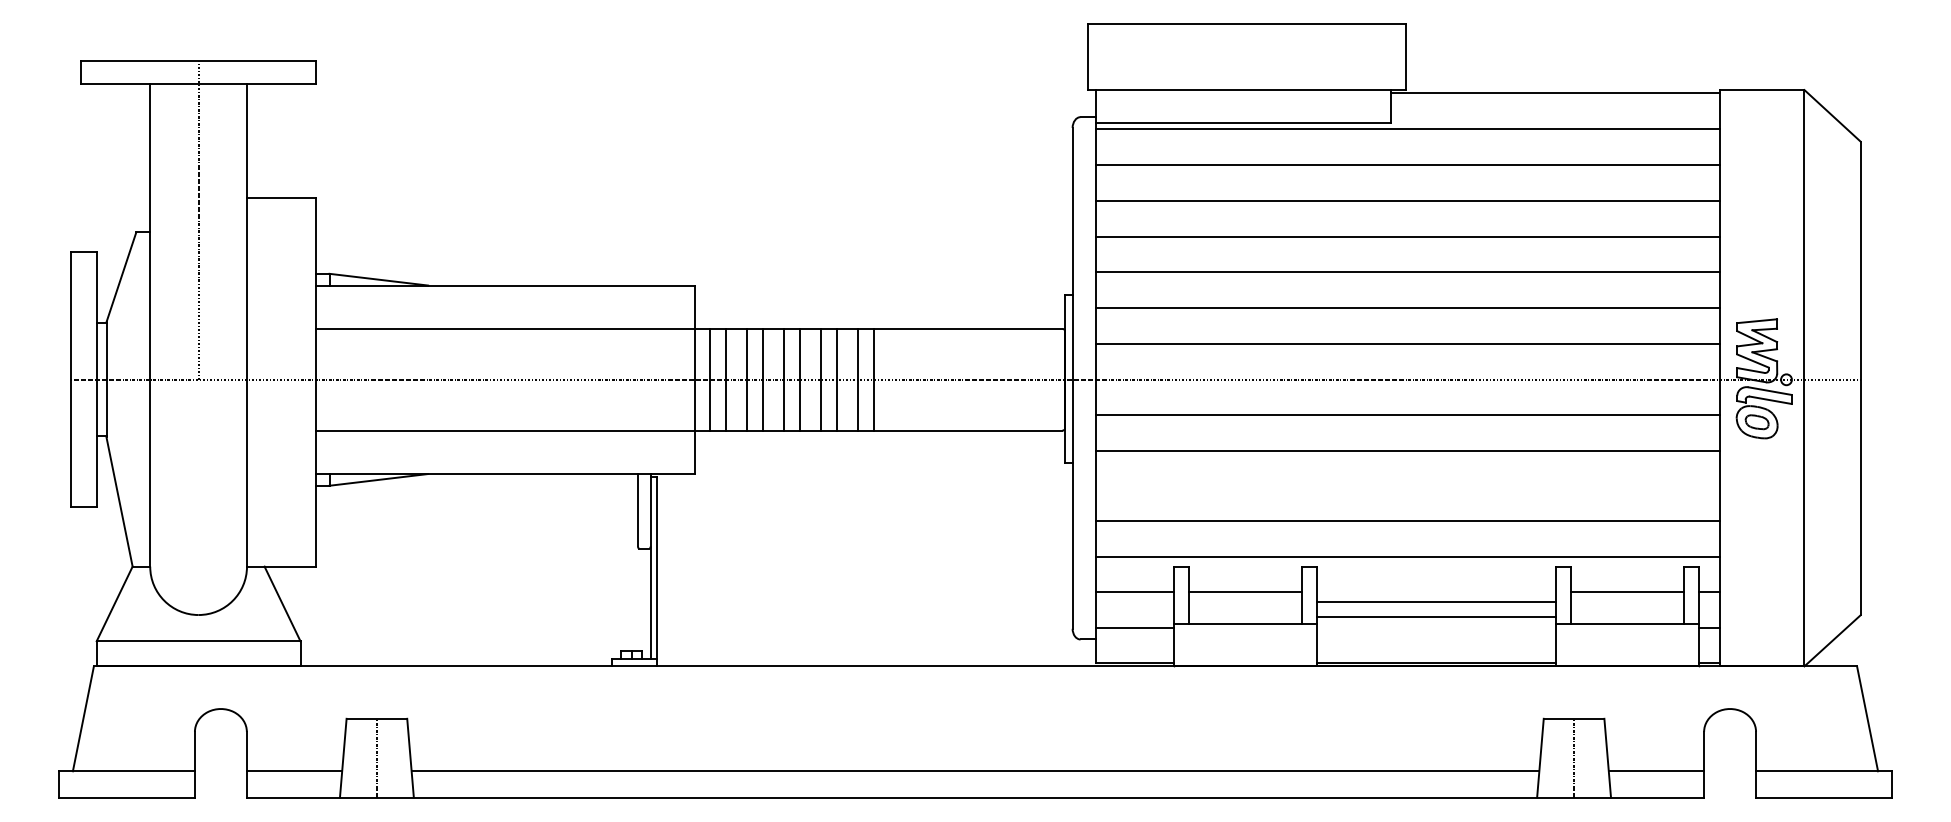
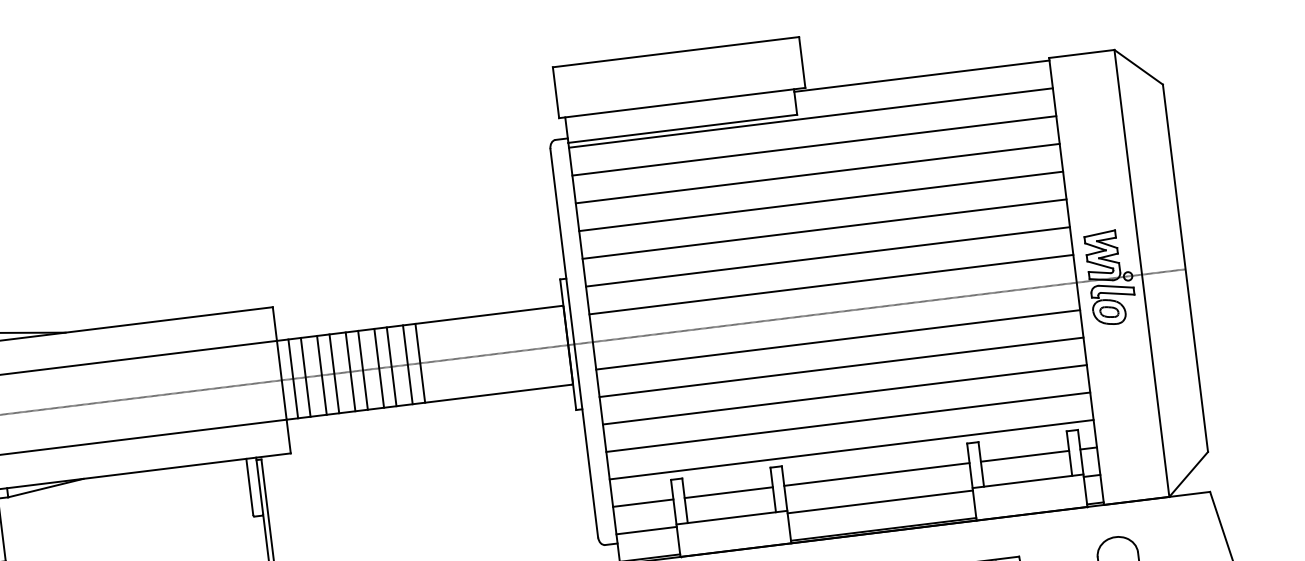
line: (1408, 486) -> (845, 395), added
line: (1436, 601) -> (880, 501), moved
line: (1436, 617) -> (876, 474), moved

